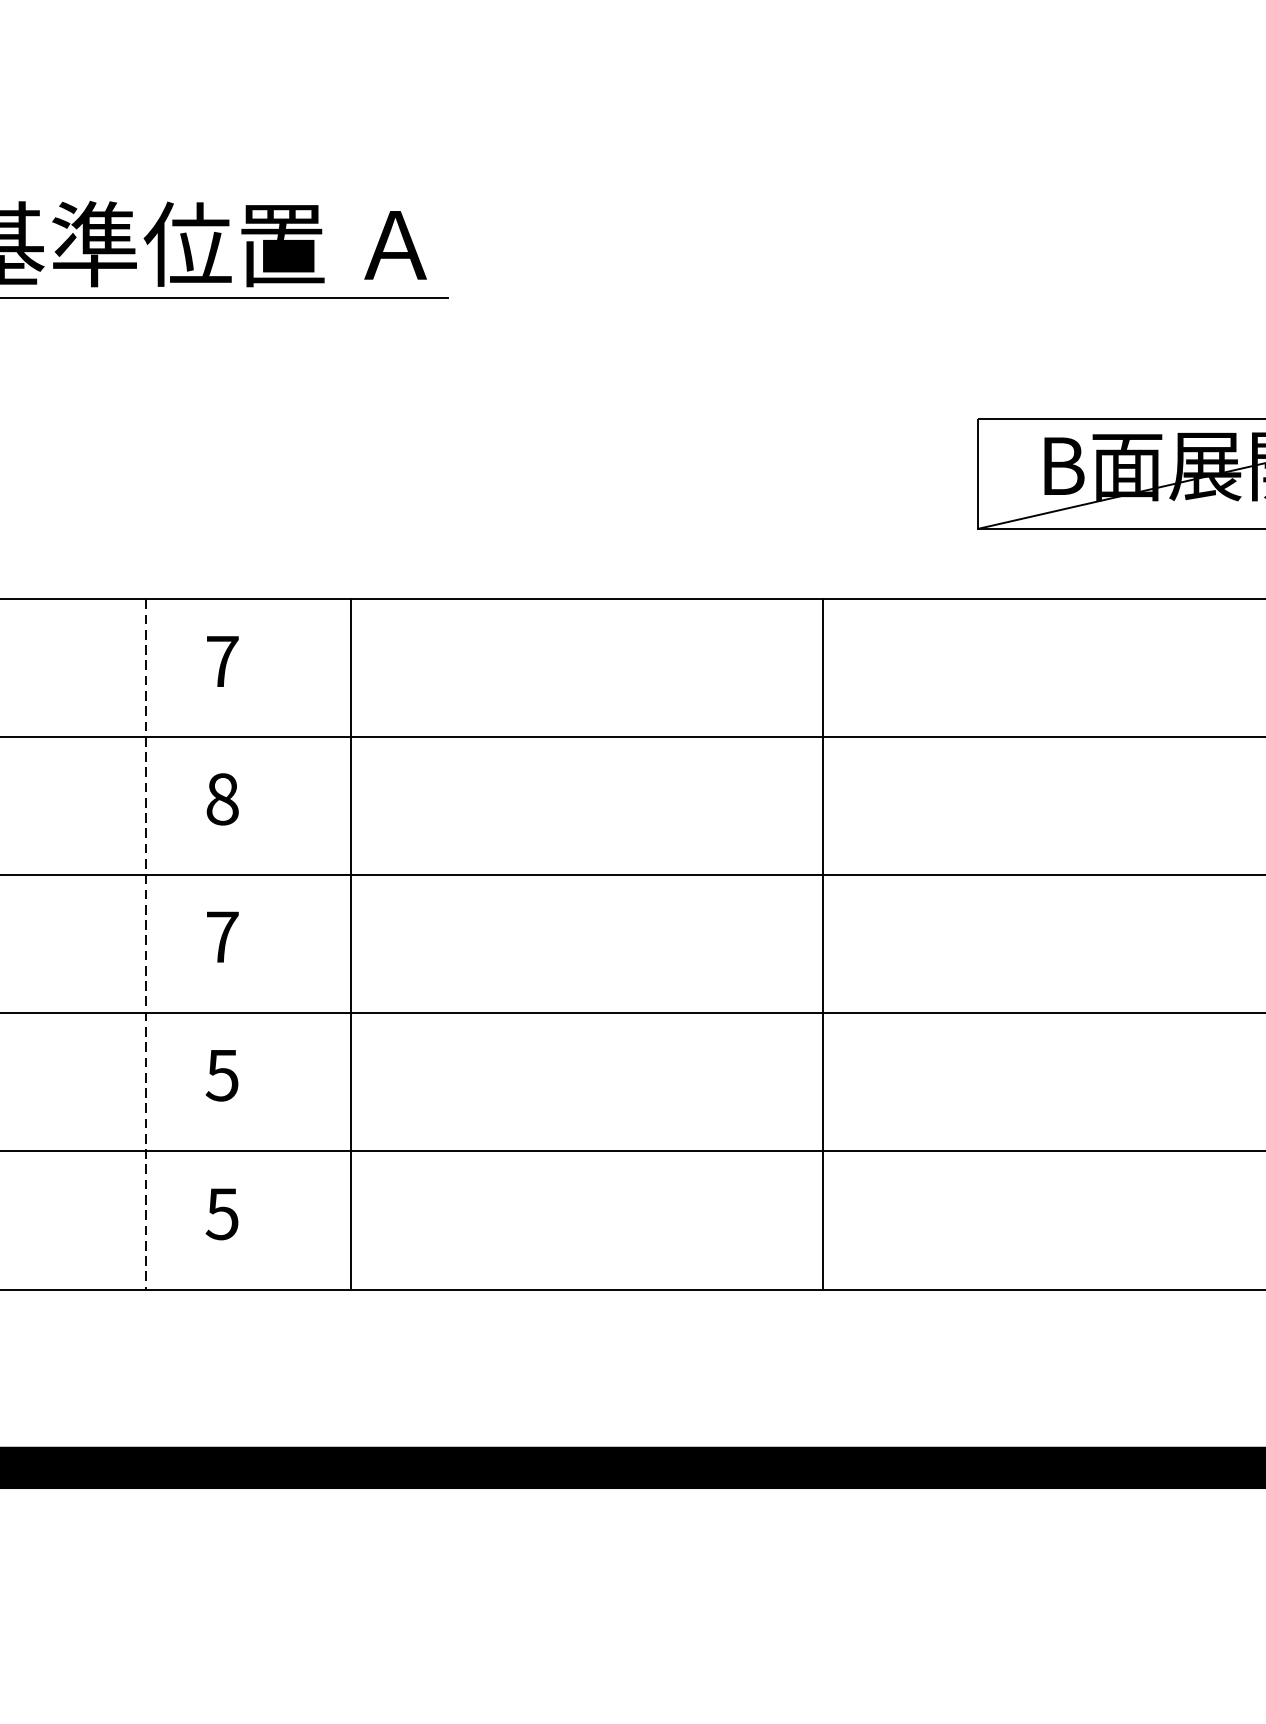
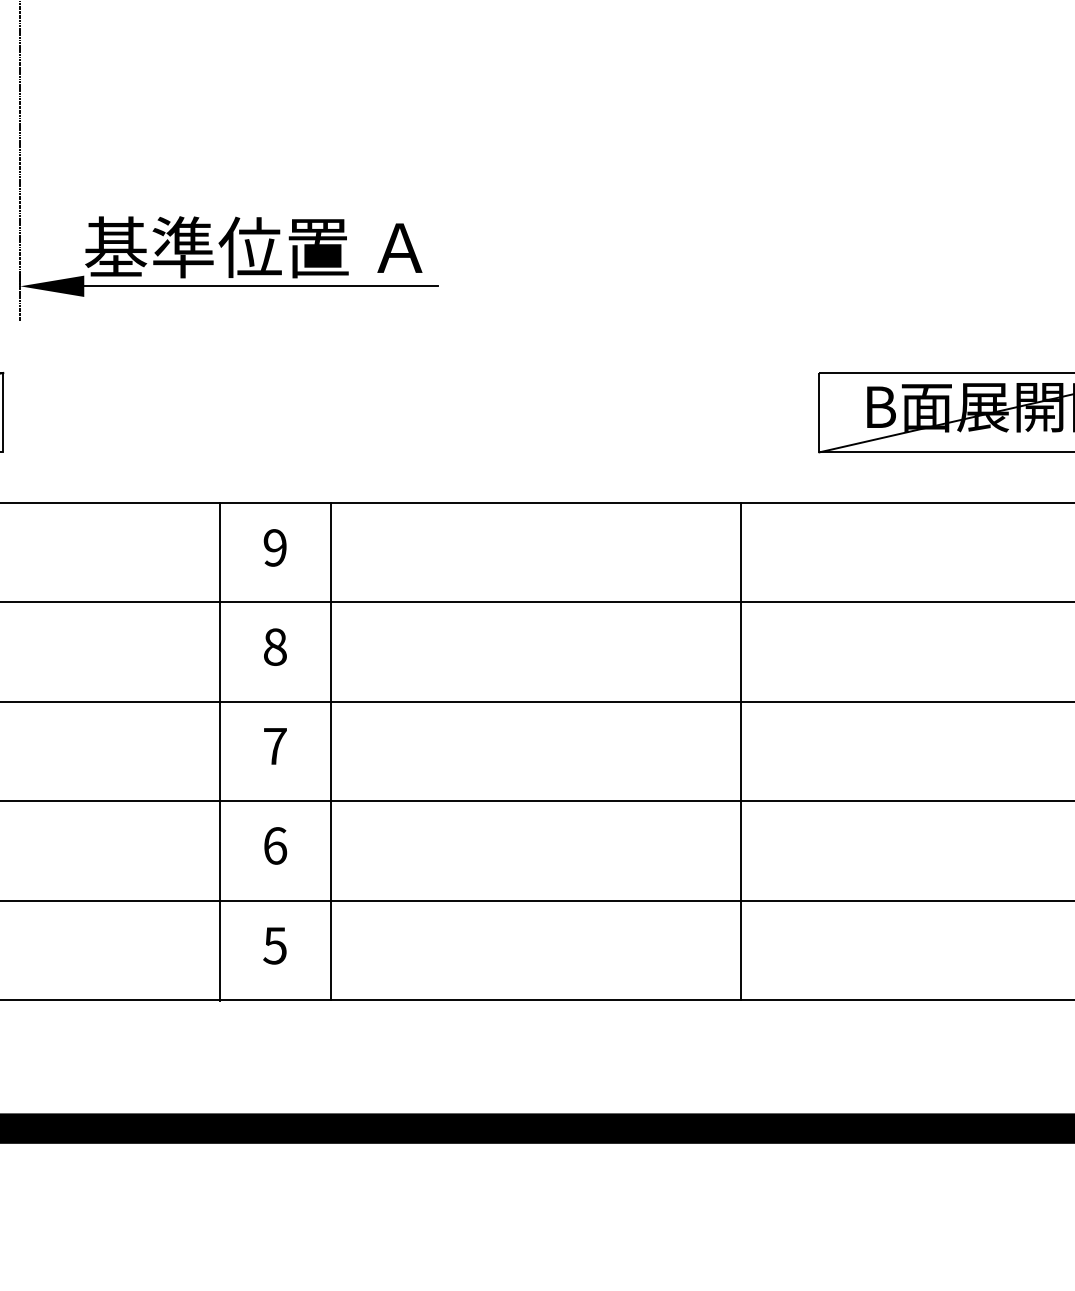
text: (221, 660) -> (274, 547), 7 -> 9
line: (146, 944) -> (220, 751), dashed -> solid
line: (350, 944) -> (330, 751), moved
line: (822, 944) -> (741, 751), moved
text: (222, 1074) -> (275, 845), 5 -> 6

